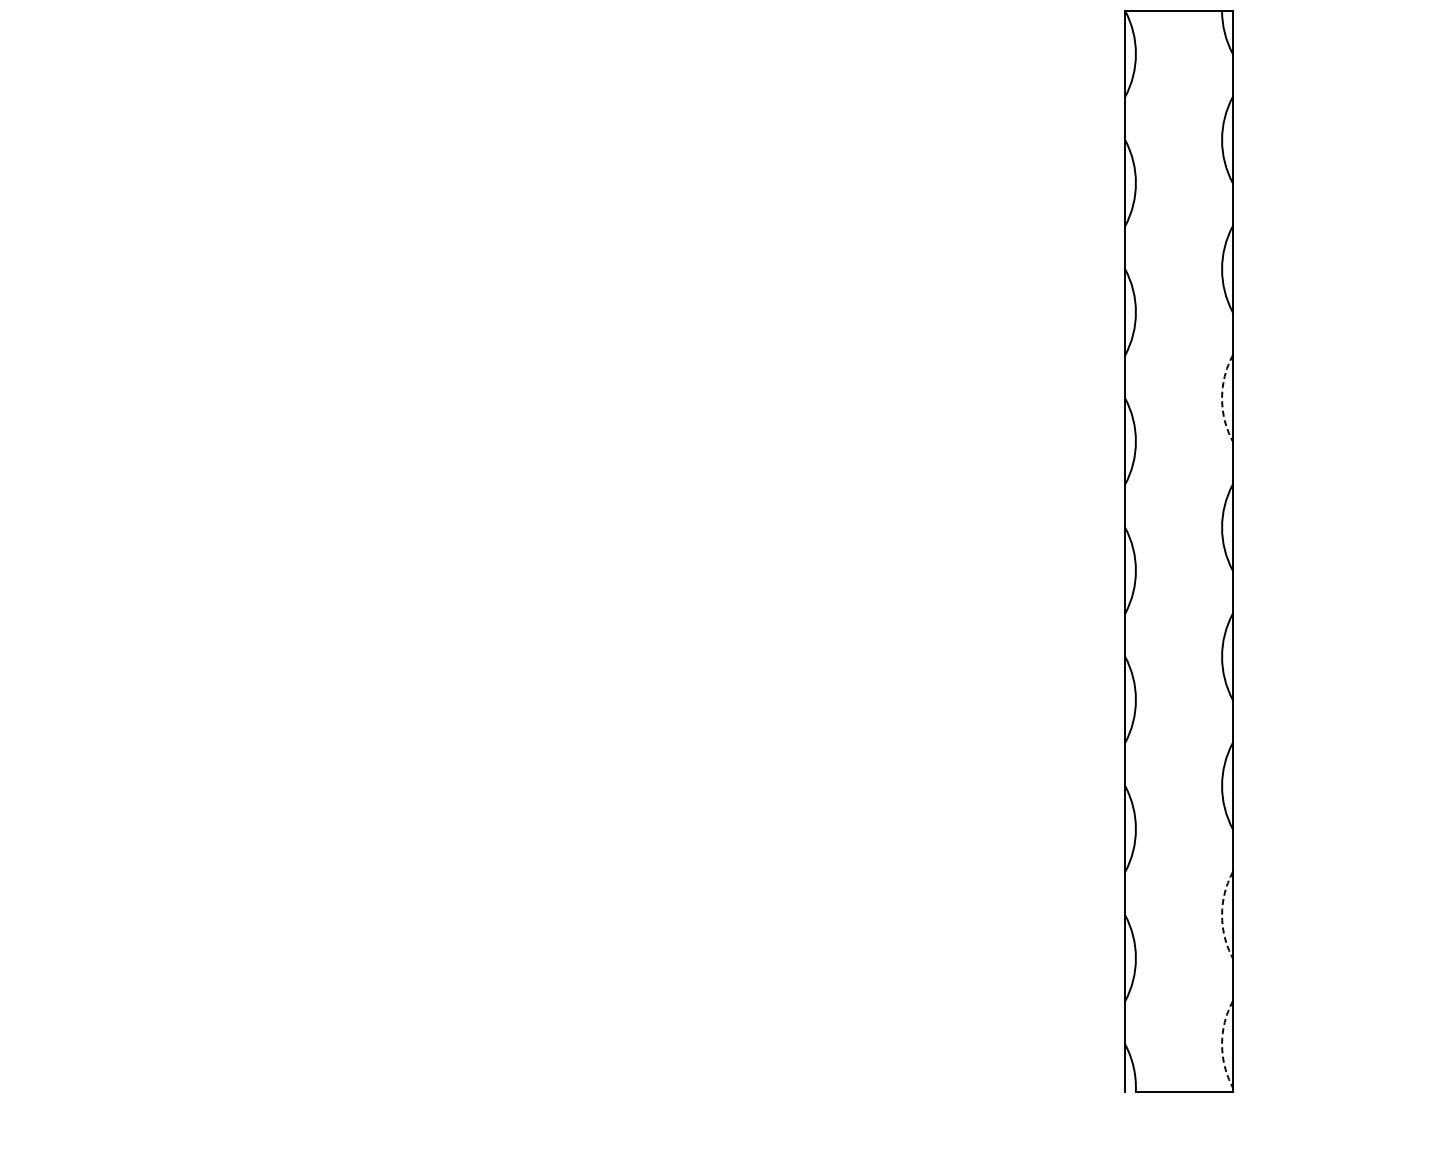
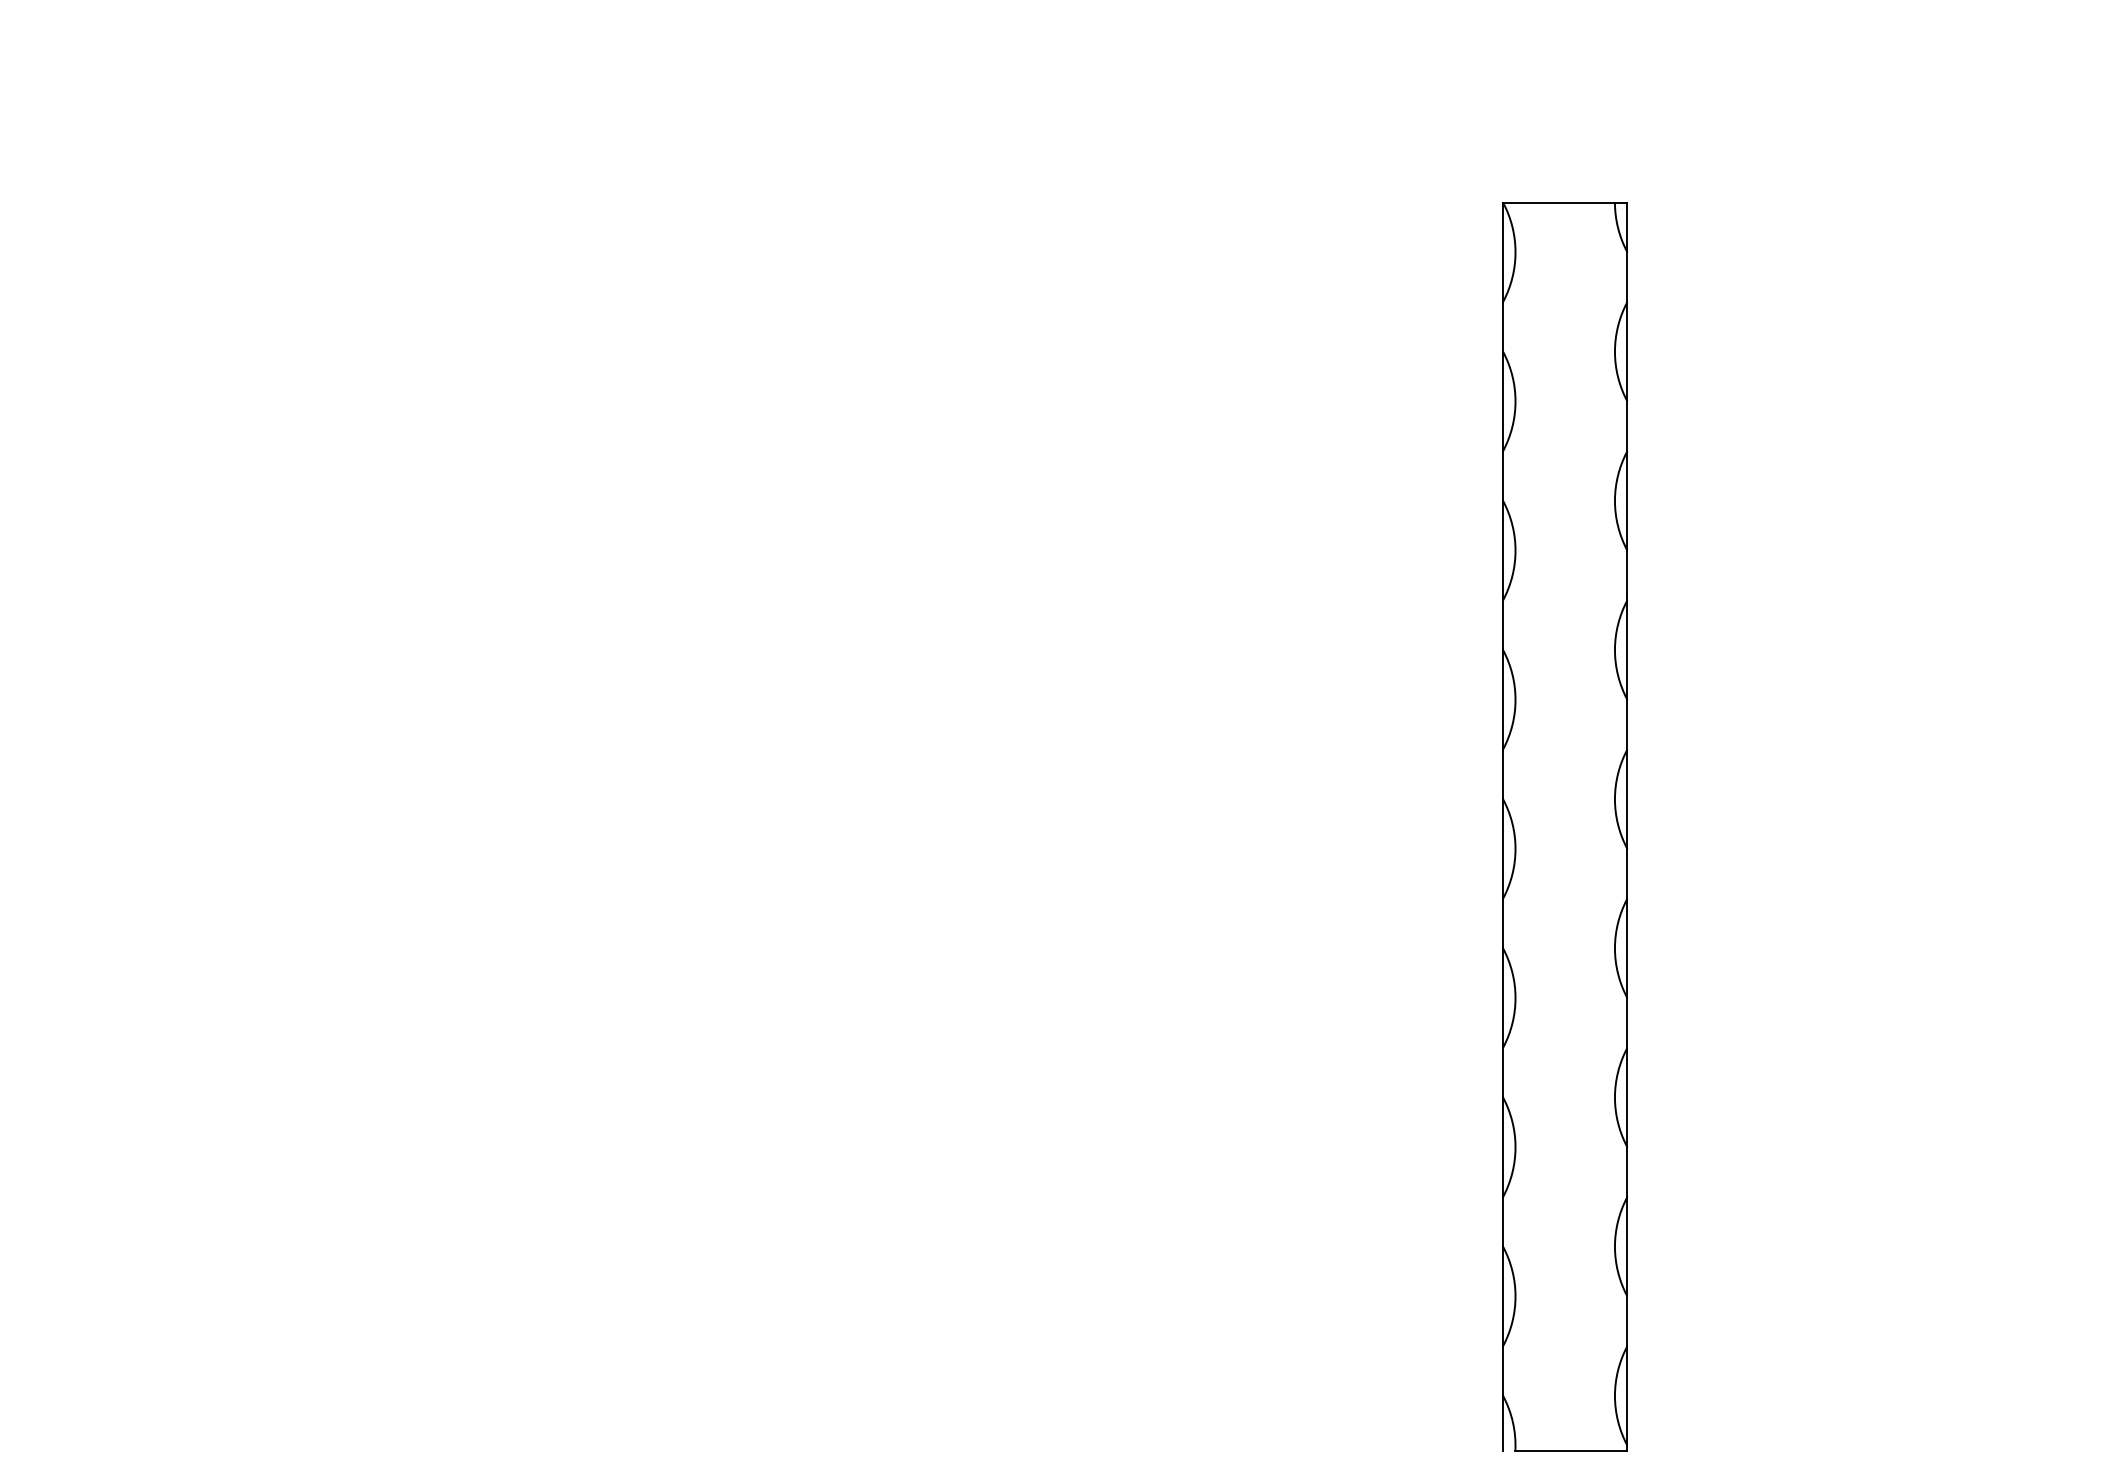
arc: (1221, 398) -> (1614, 650), dashed -> solid
arc: (1221, 915) -> (1614, 1246), dashed -> solid
arc: (1221, 1044) -> (1614, 1395), dashed -> solid

